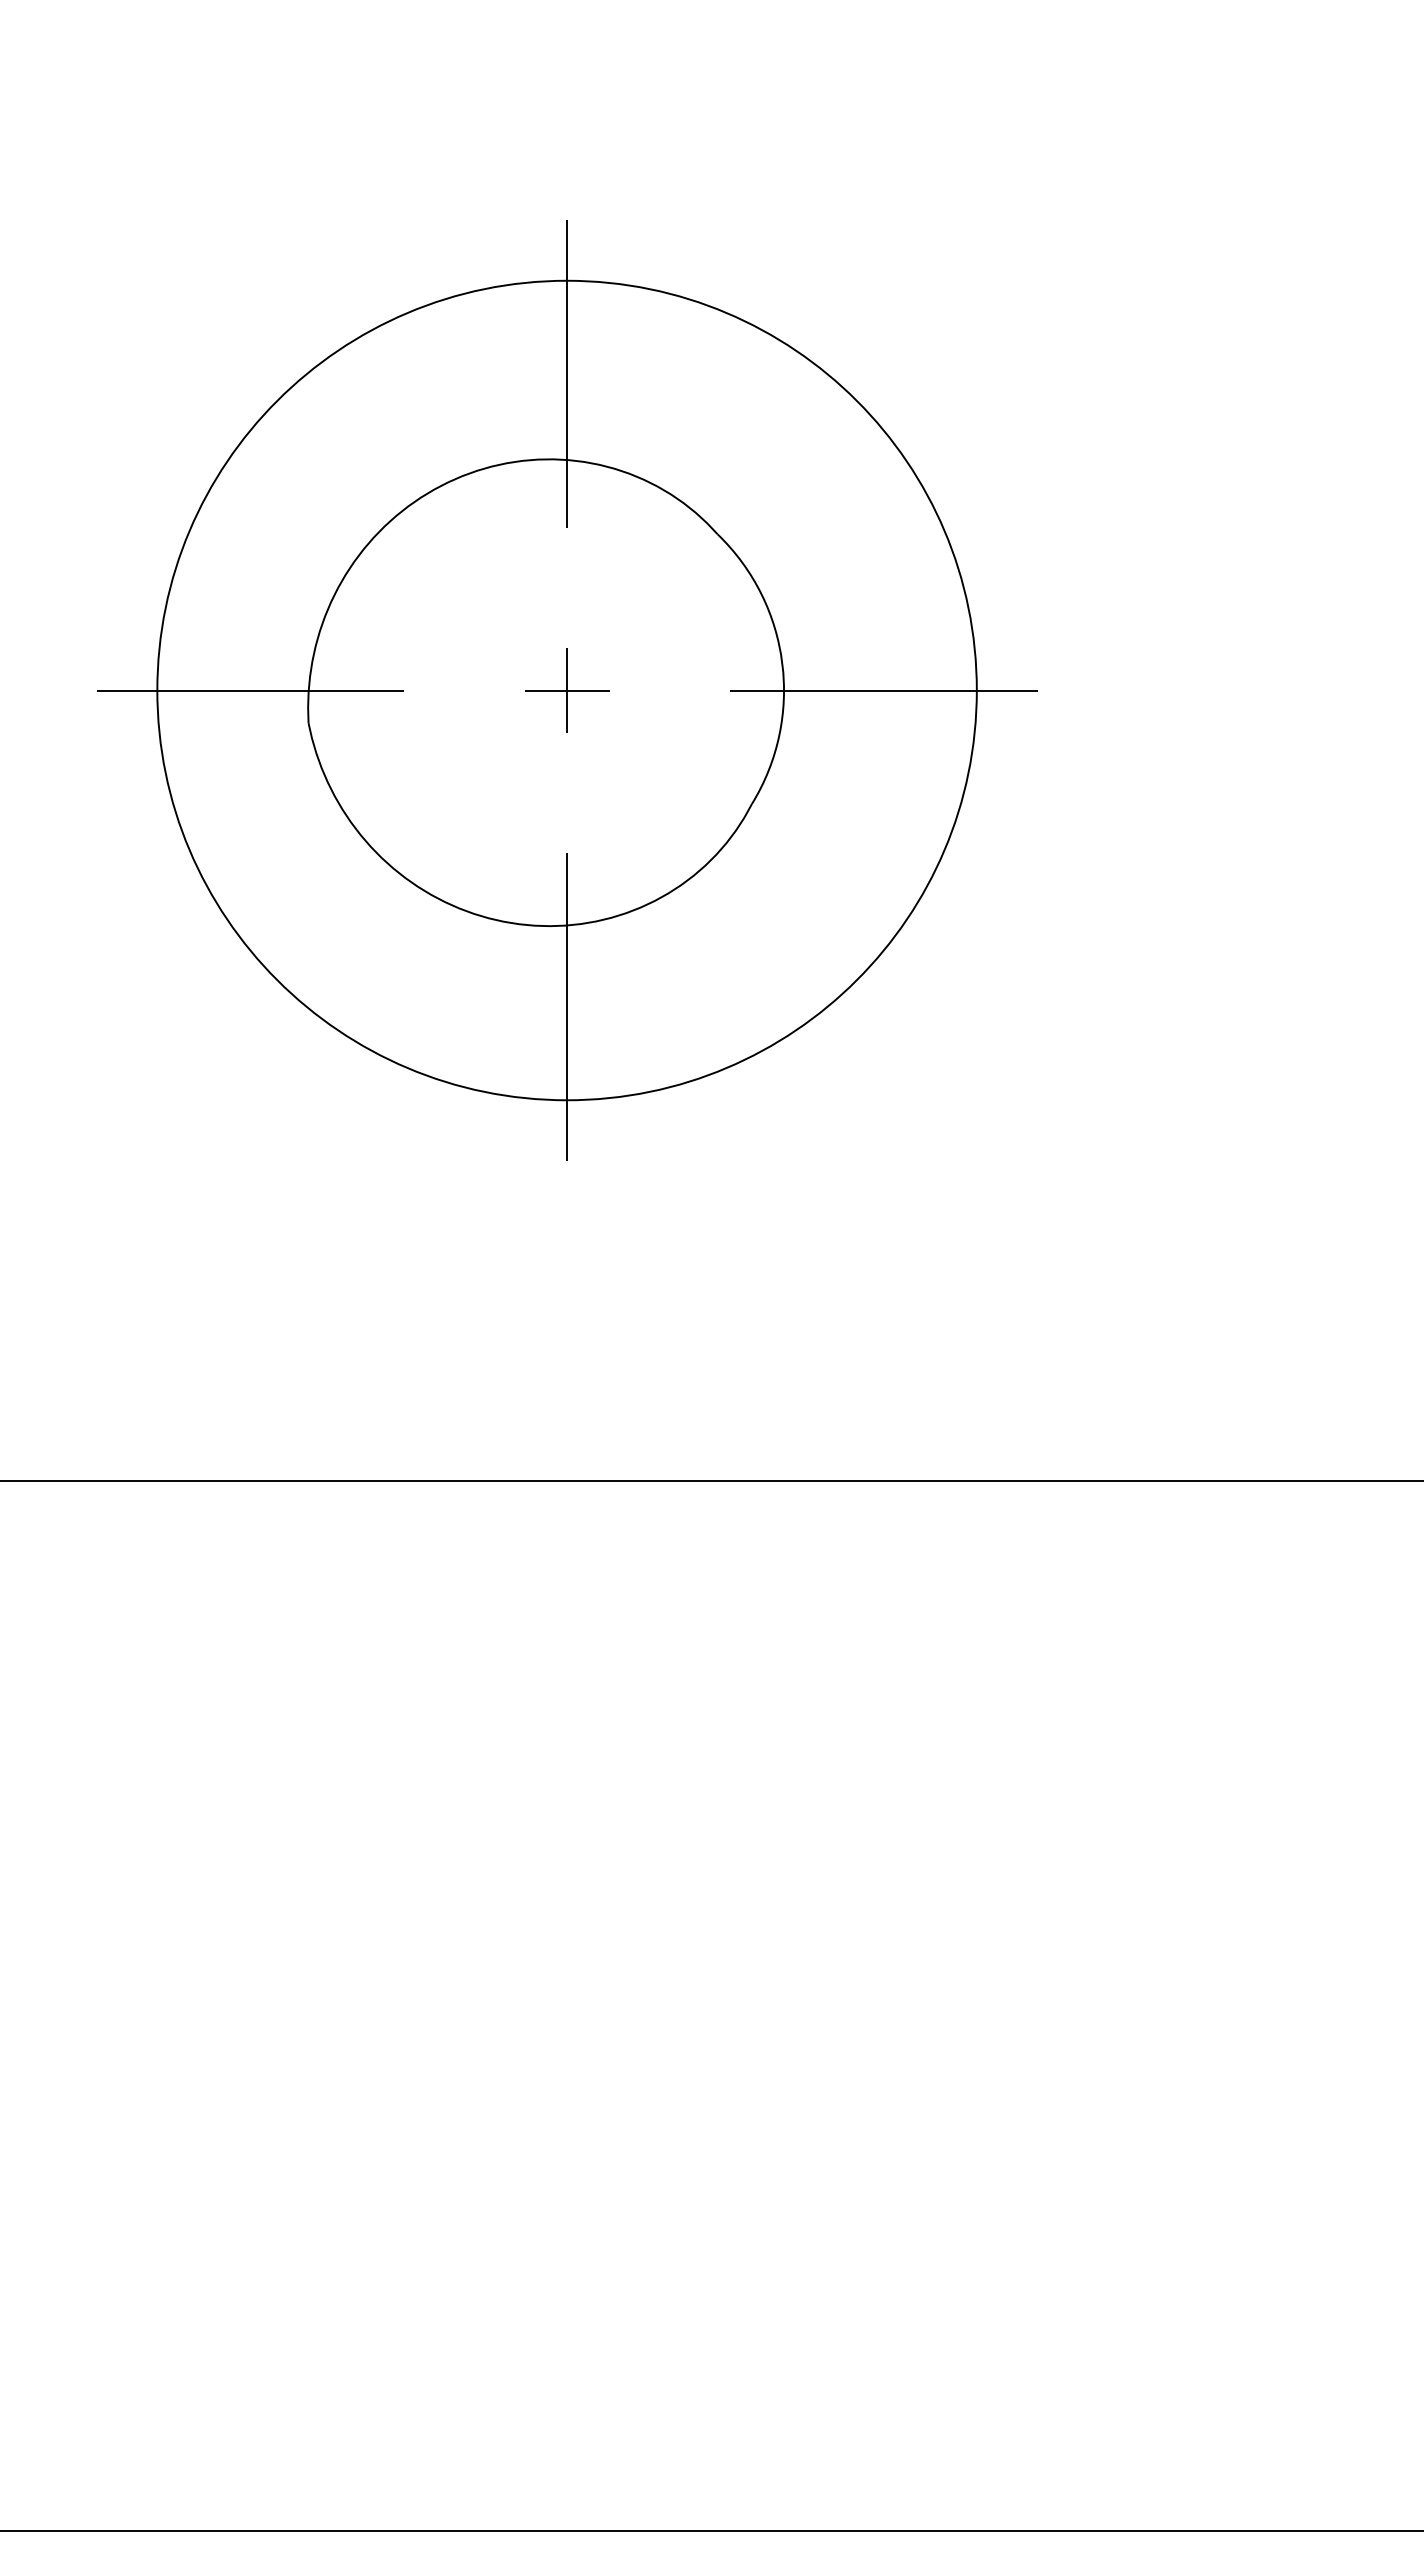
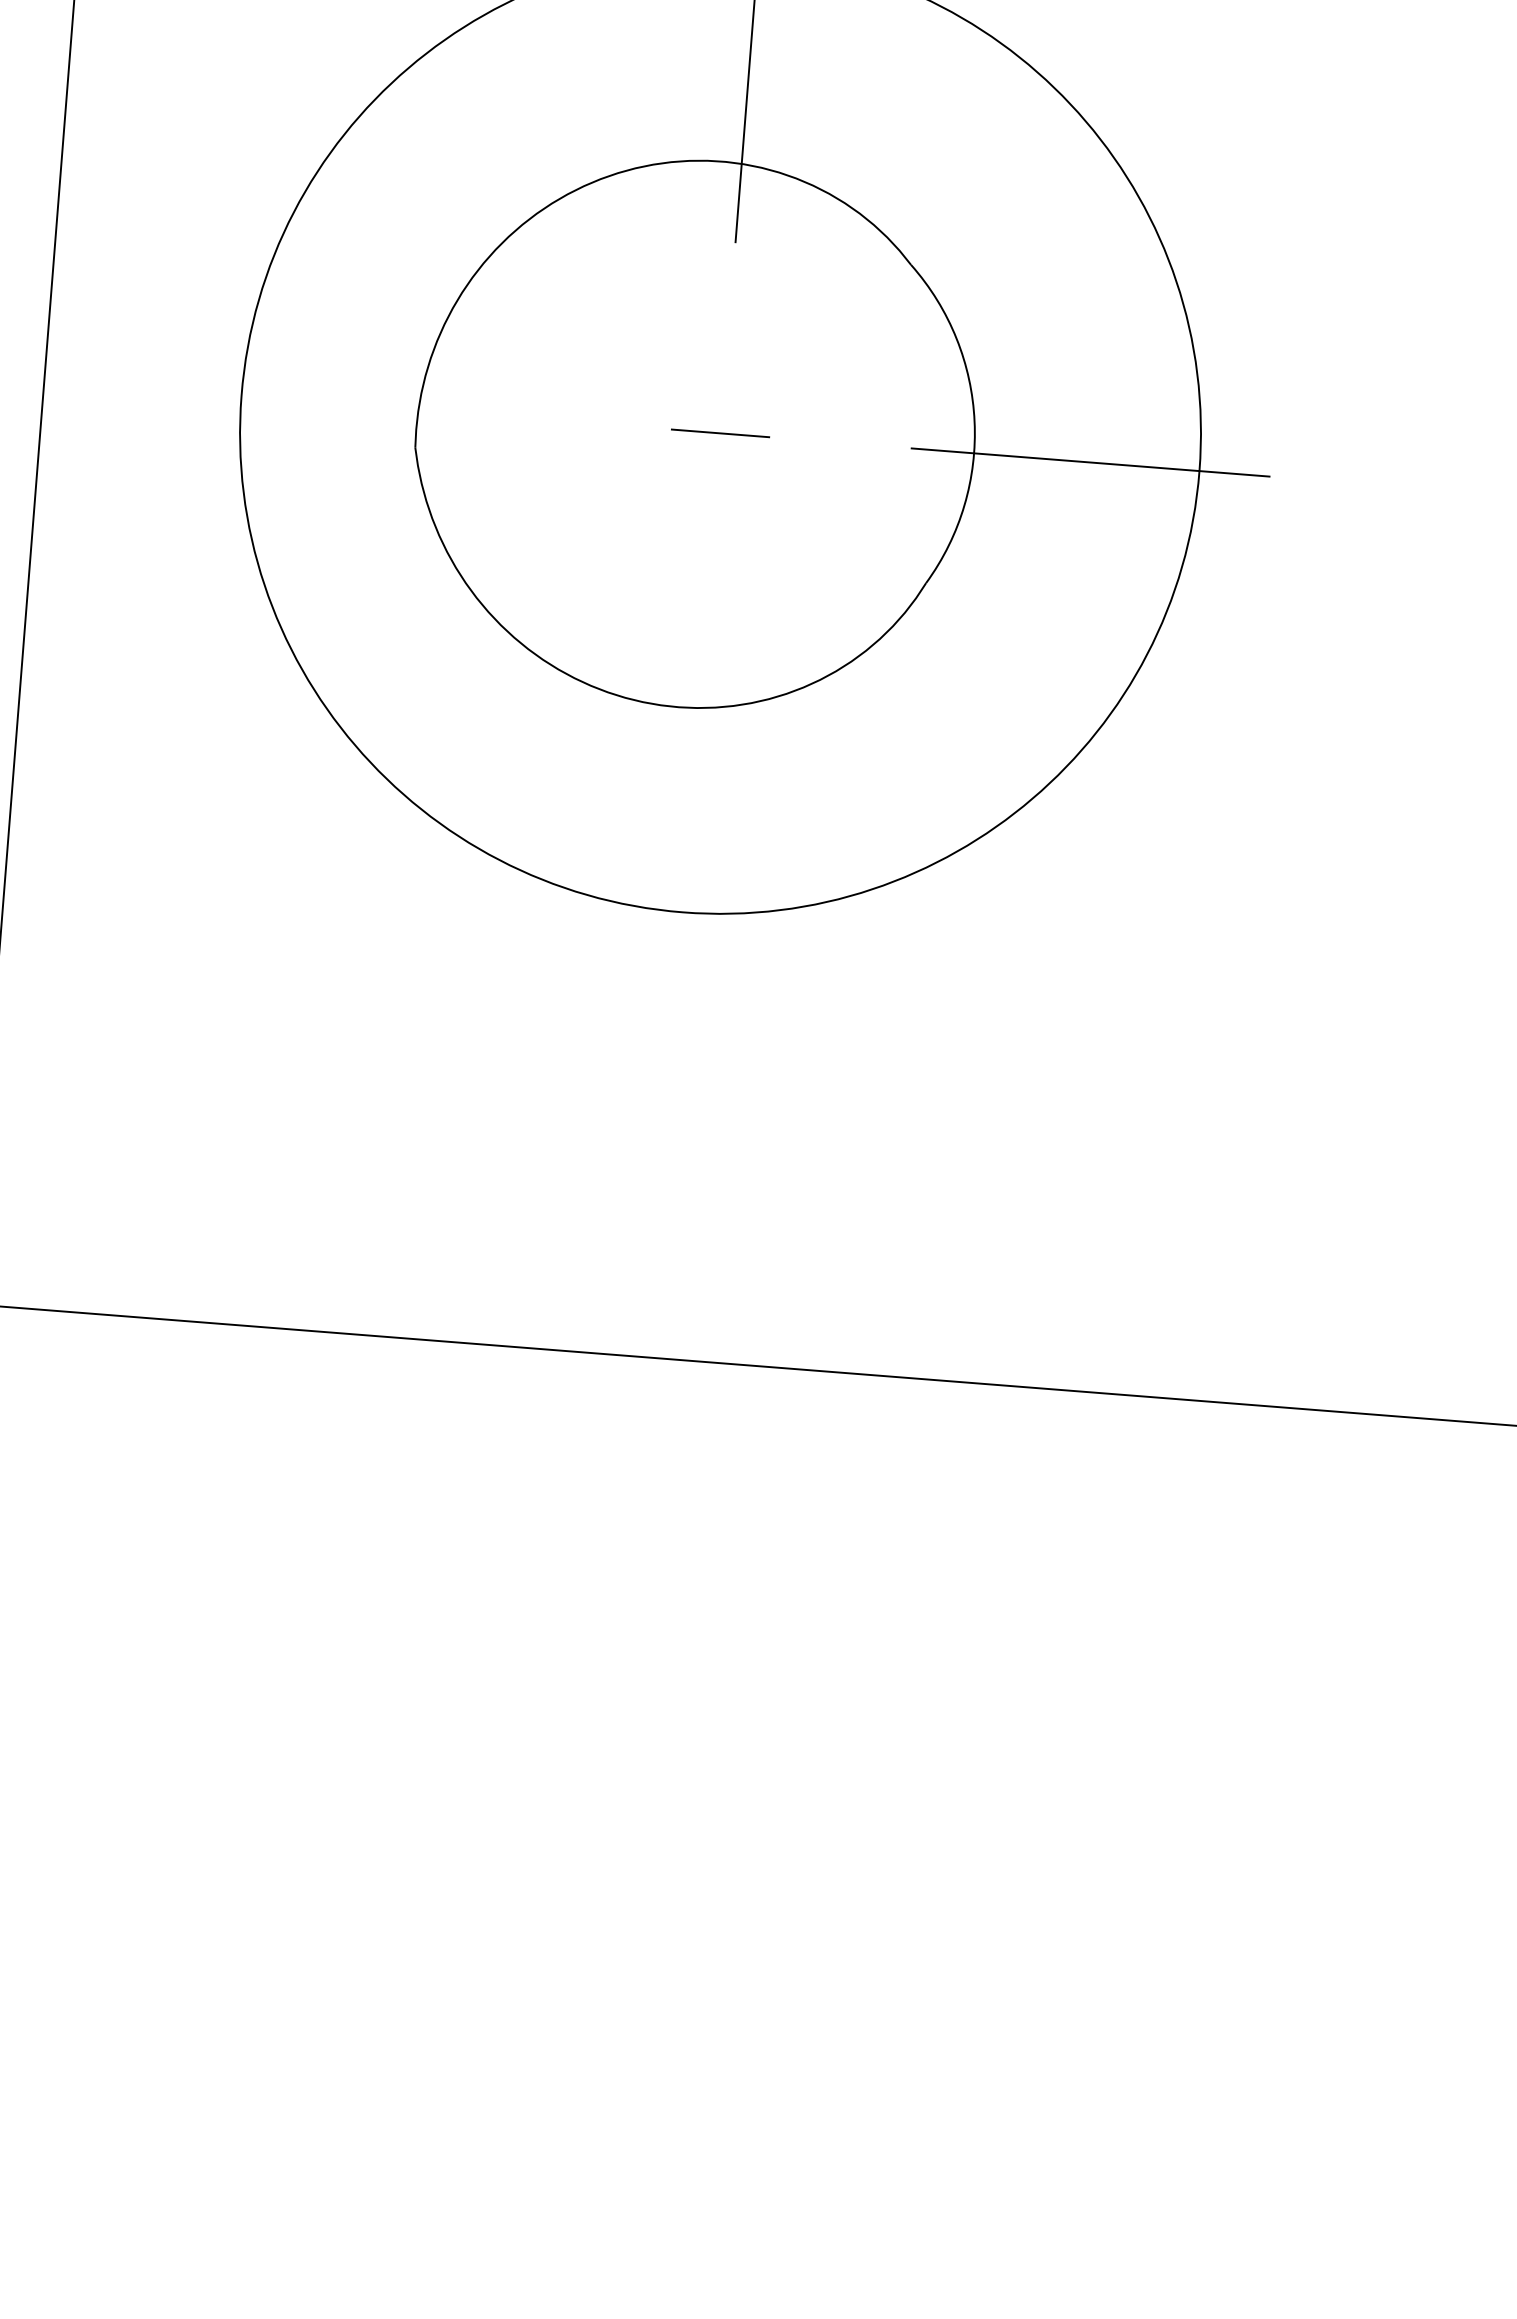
line: (250, 690) -> (350, 404), removed
line: (567, 690) -> (721, 433), removed
line: (567, 1007) -> (691, 803), removed

